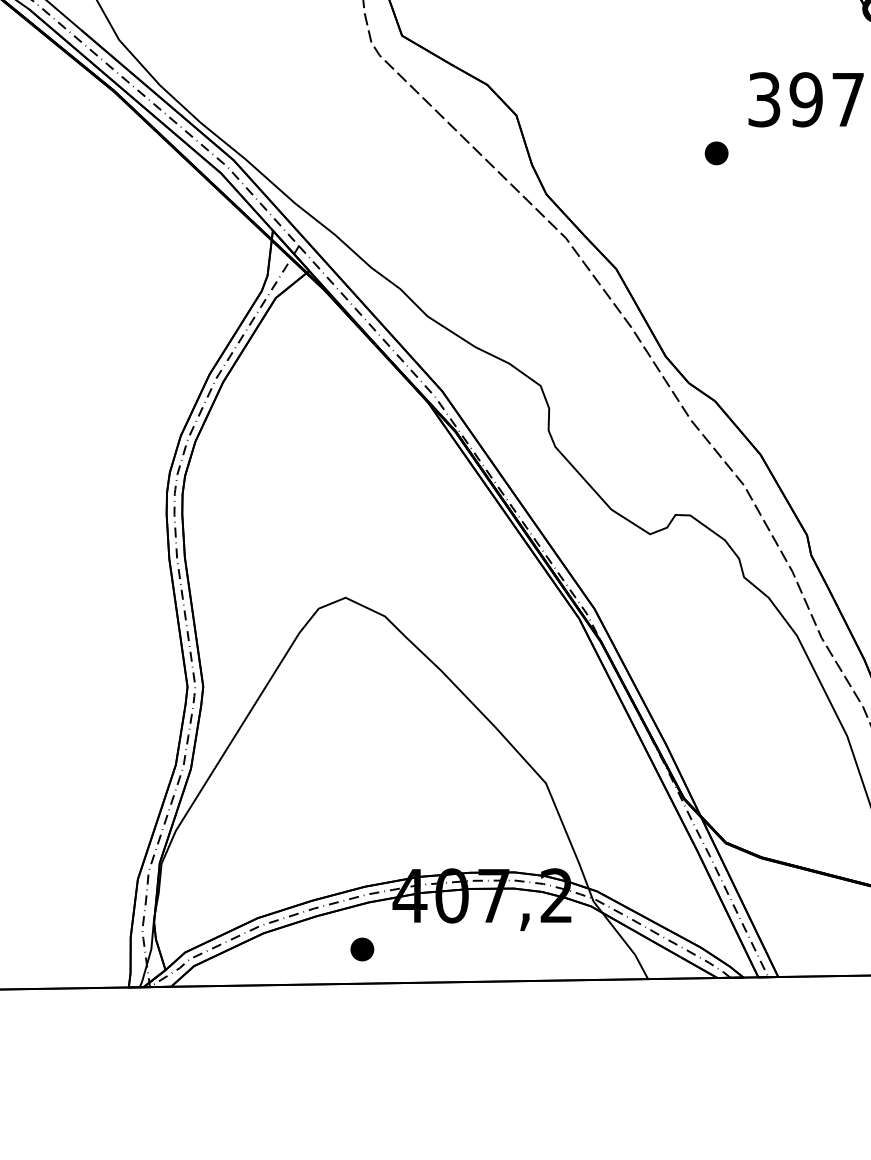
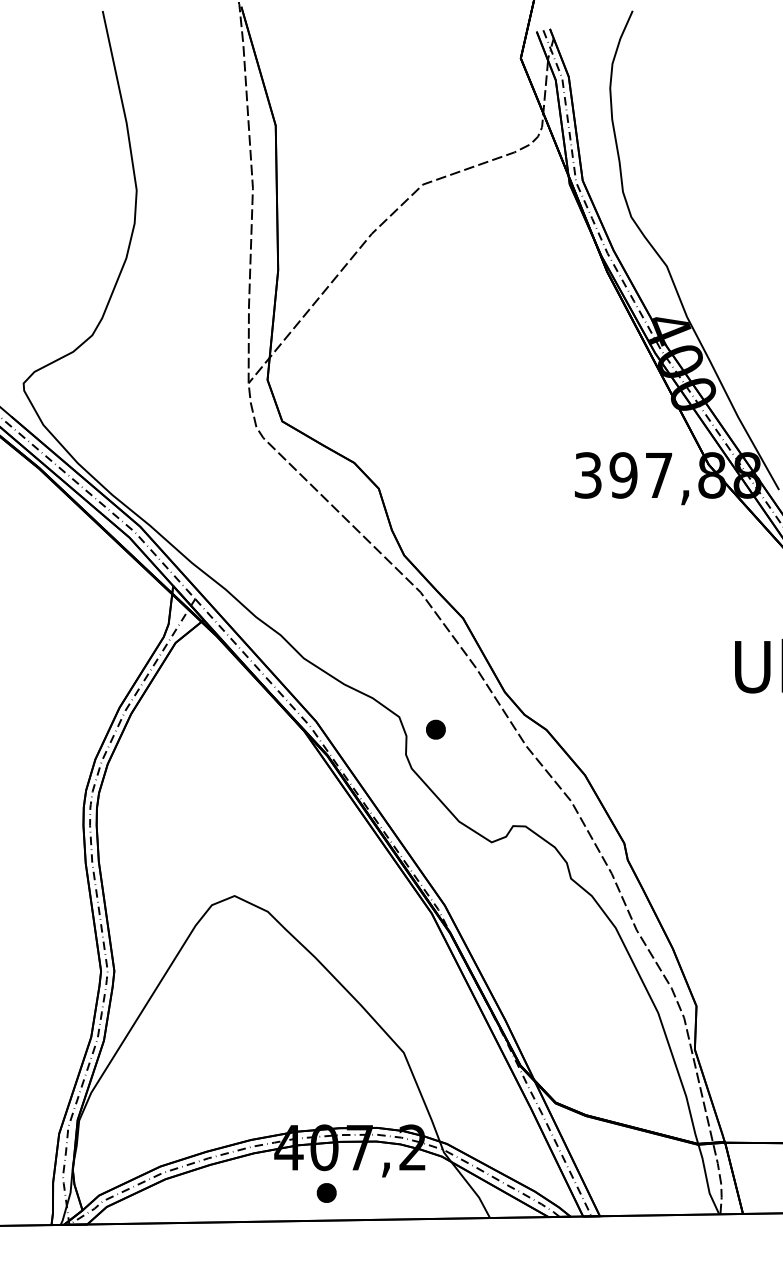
part: (716, 153) -> (435, 729), moved
part: (362, 948) -> (326, 1192), moved

